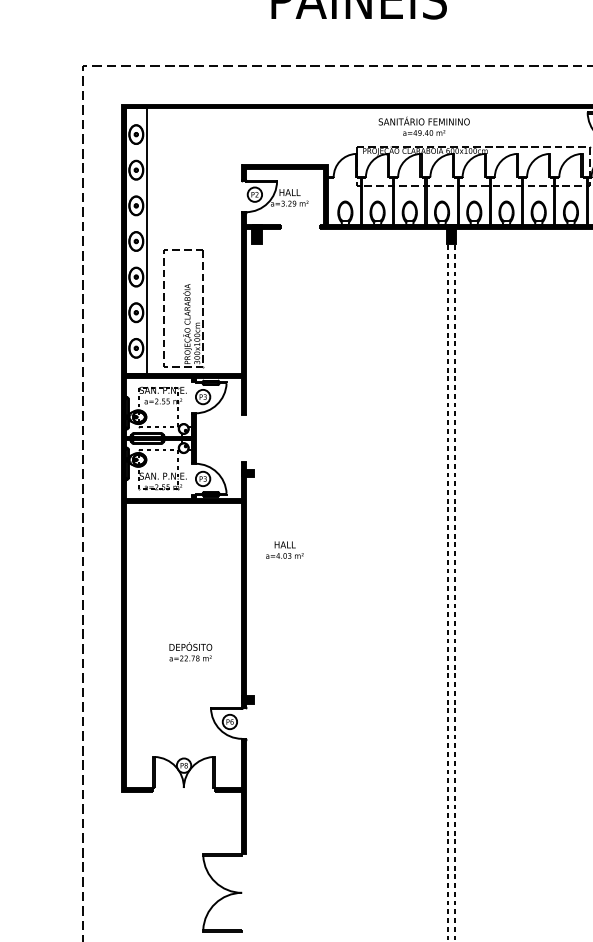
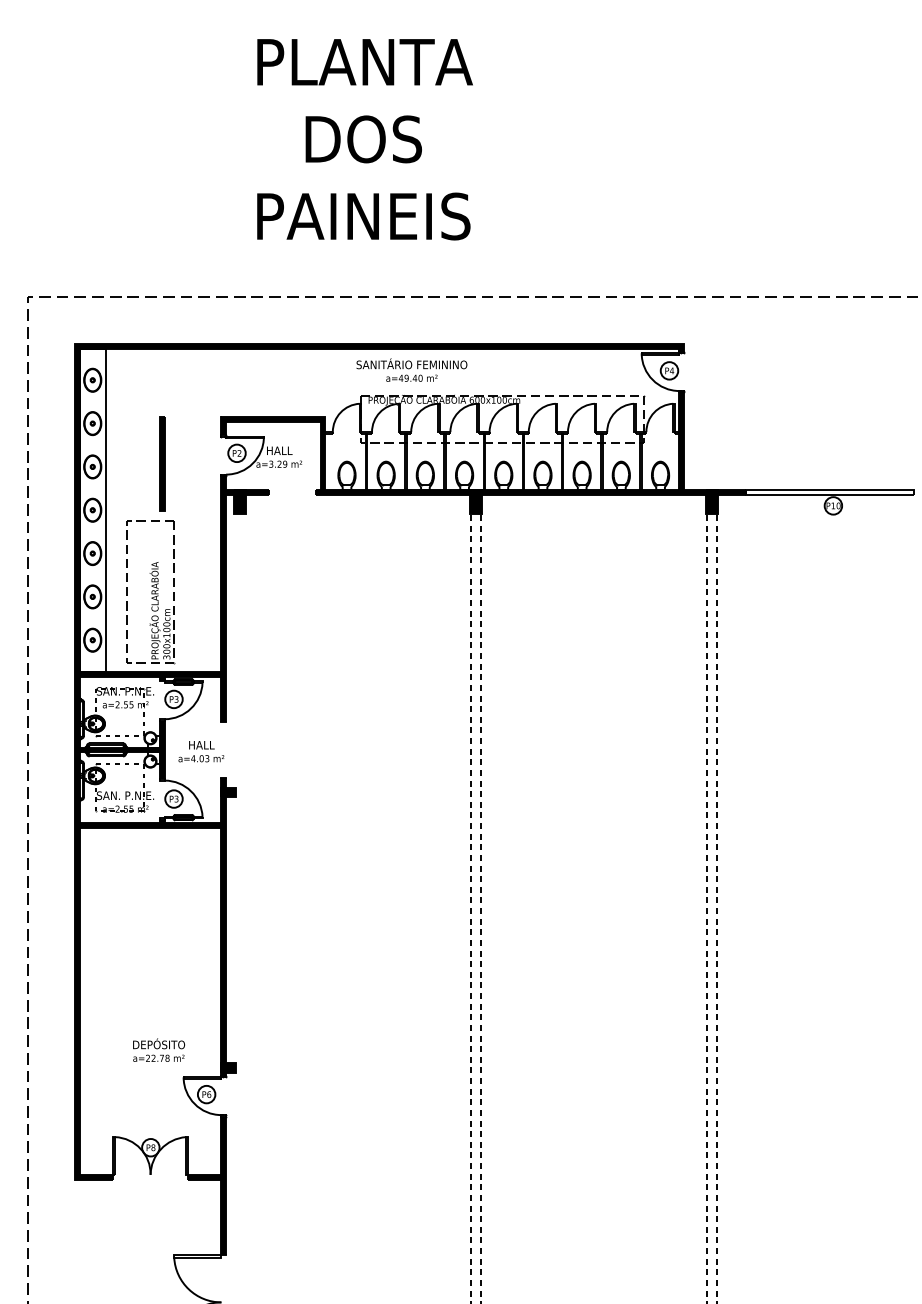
text: (423, 125) -> (411, 369), moved
part: (193, 203) -> (162, 463), added
text: (284, 550) -> (201, 751), moved
text: (191, 651) -> (159, 1049), moved

